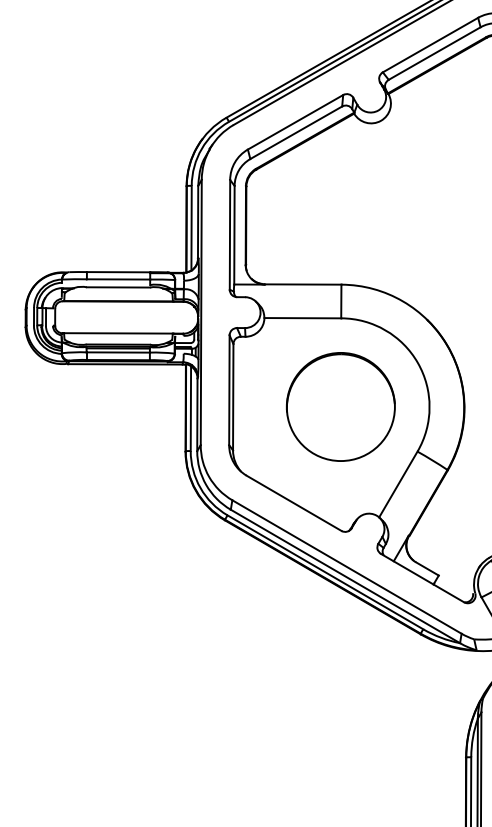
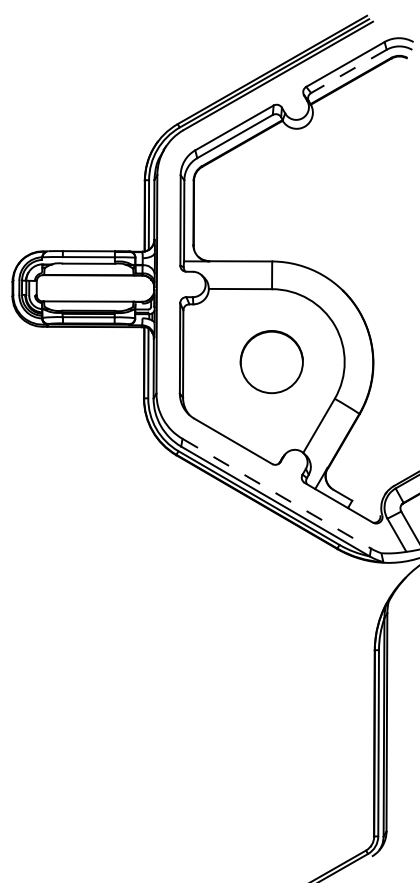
line: (434, 53) -> (348, 71), solid -> dashed
part: (340, 406) -> (271, 361), size x0.7
line: (347, 566) -> (277, 493), solid -> dashed

